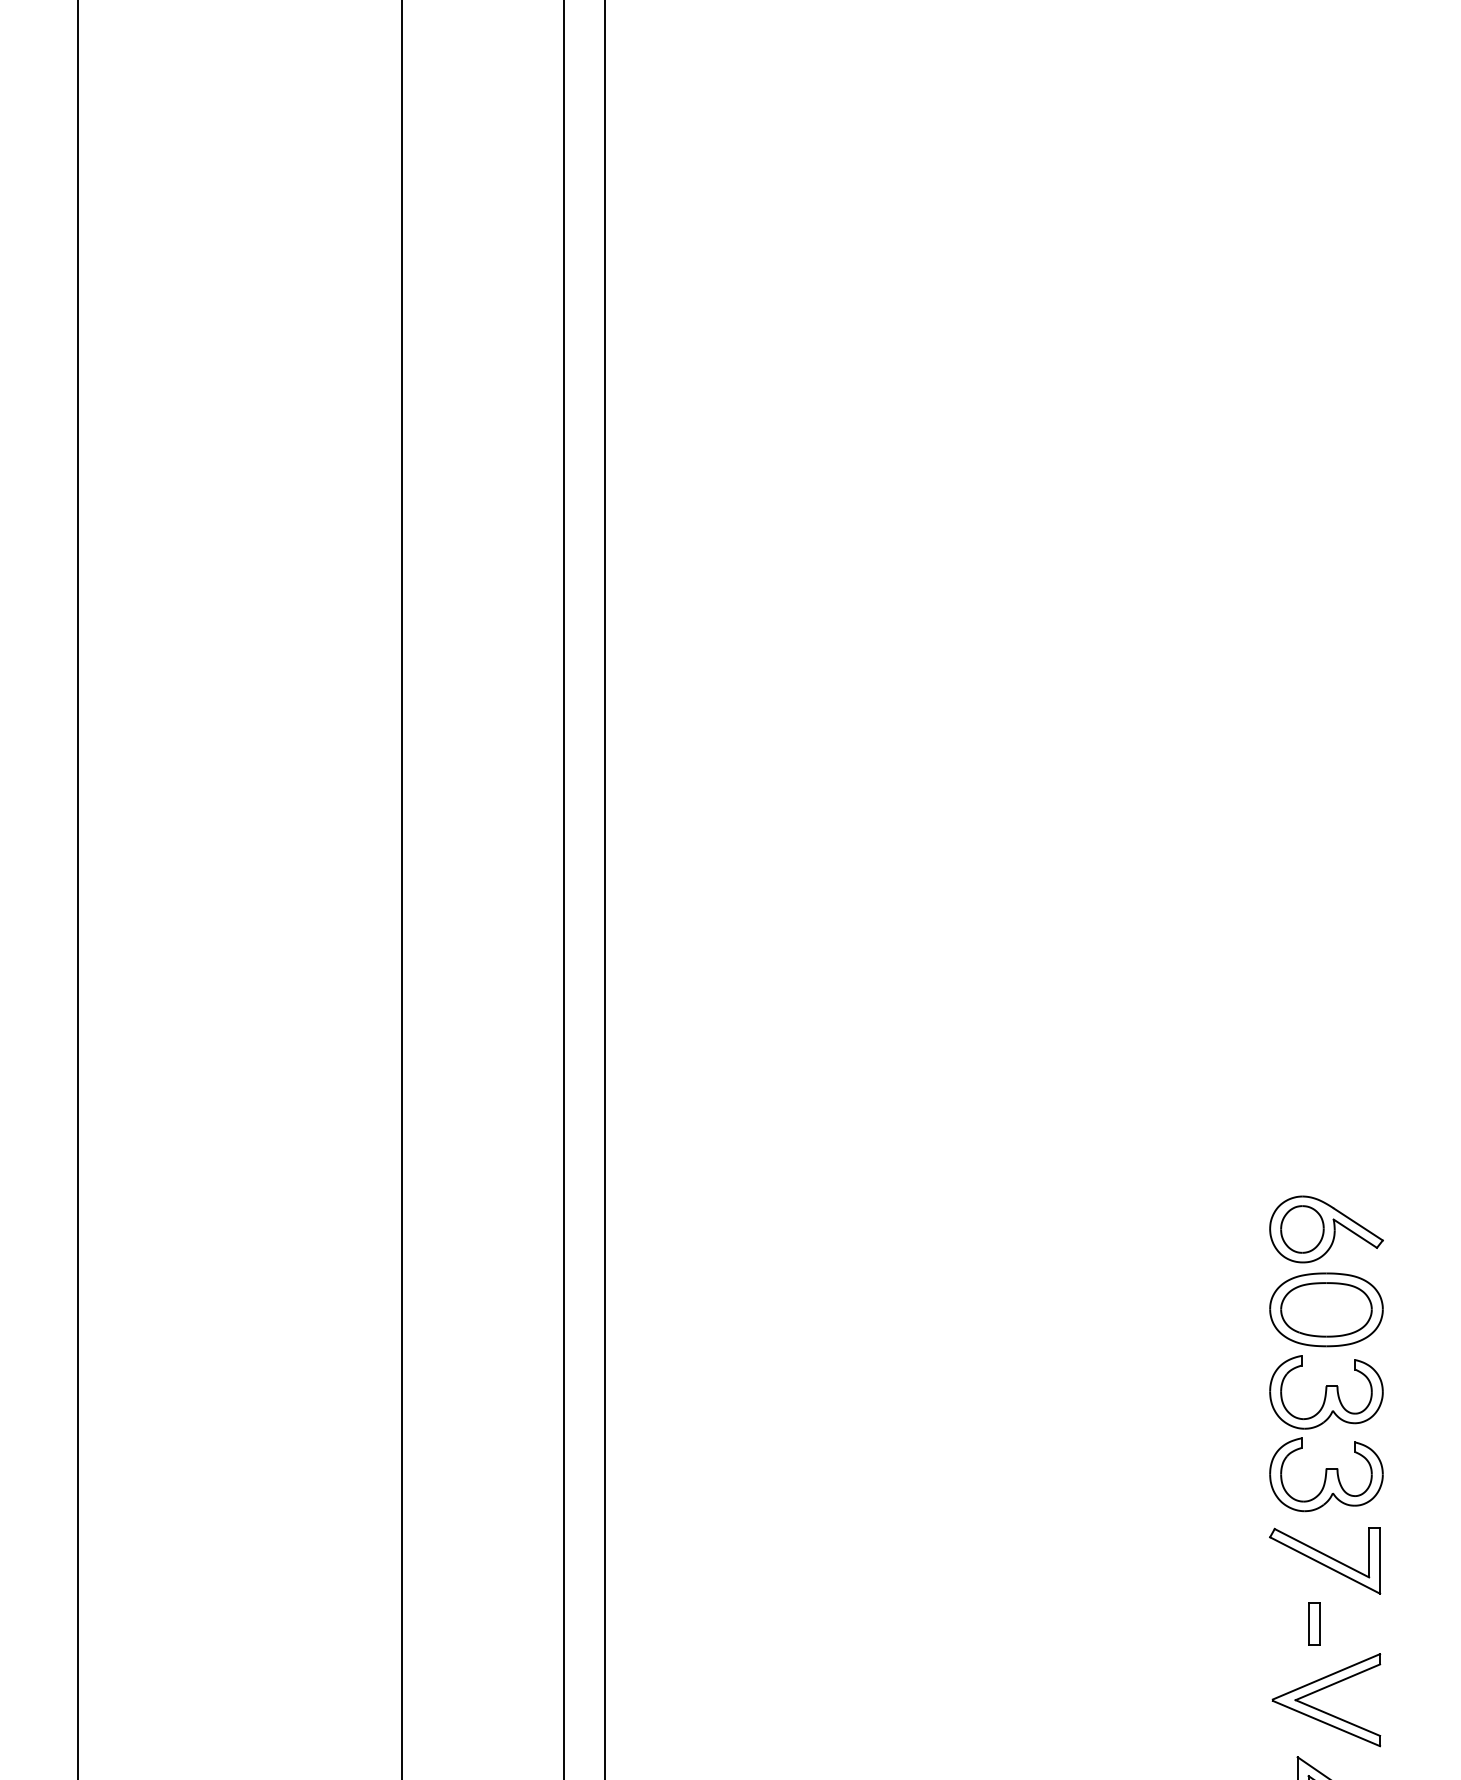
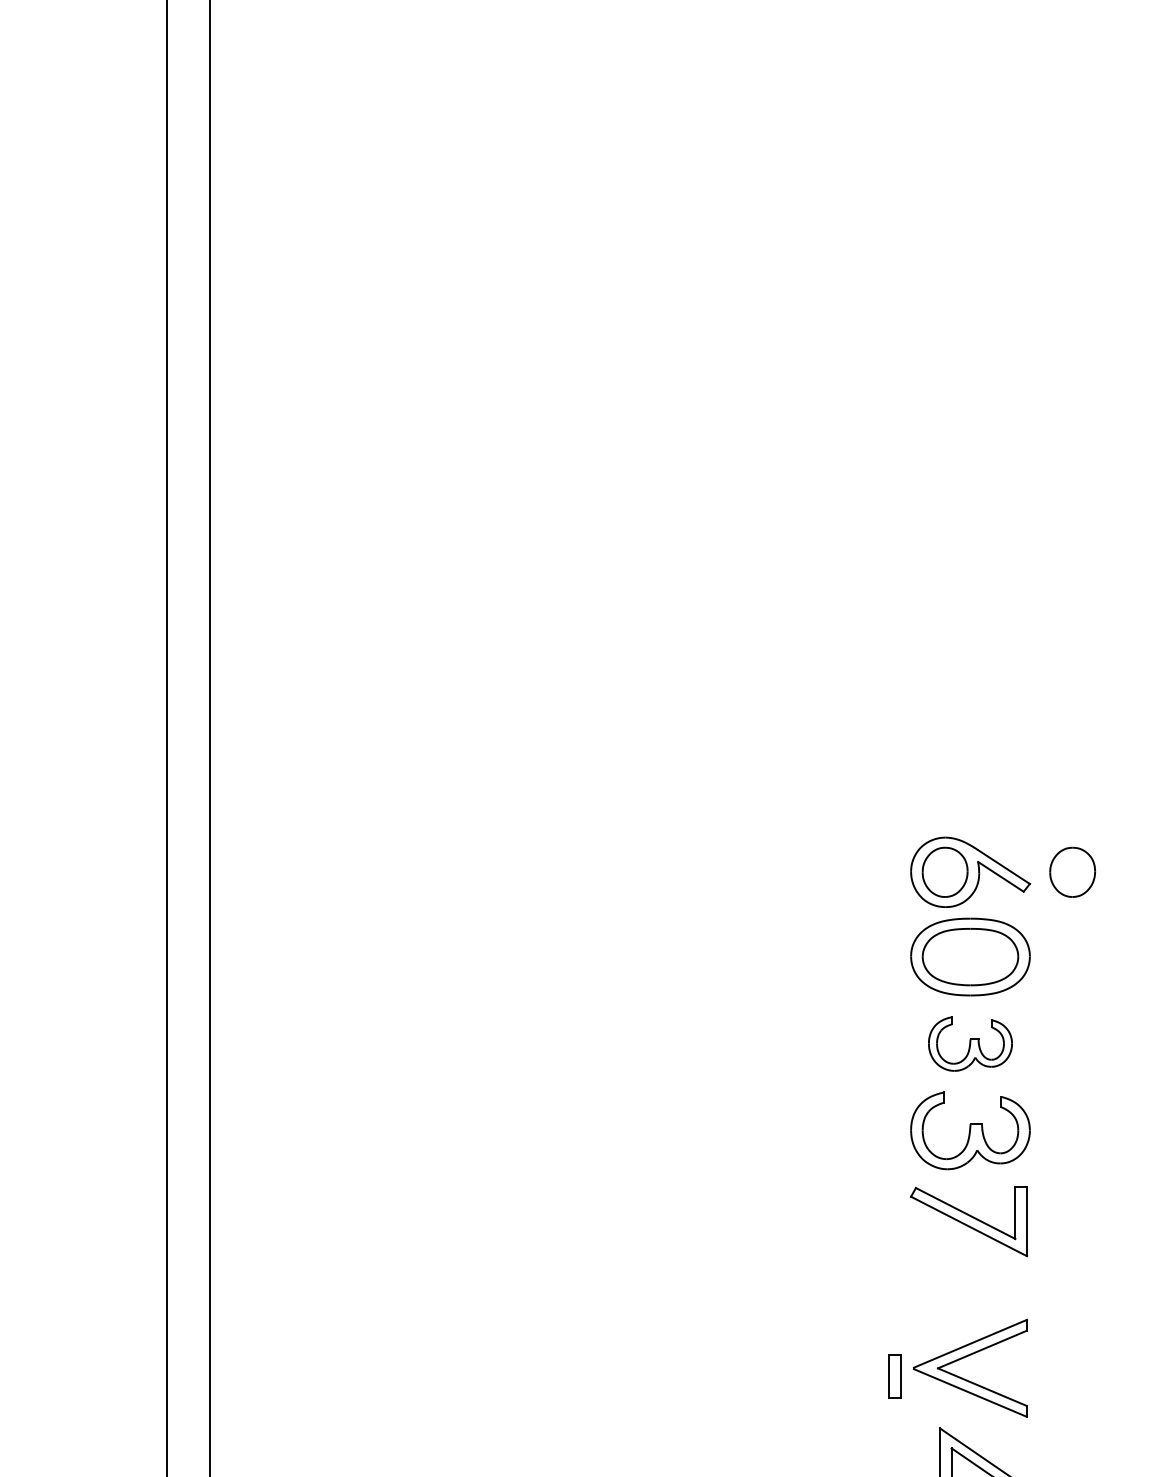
part: (1423, 1229) -> (1072, 872), added
part: (1326, 1392) -> (970, 1044), size x0.7
part: (1314, 1623) -> (895, 1376), moved

